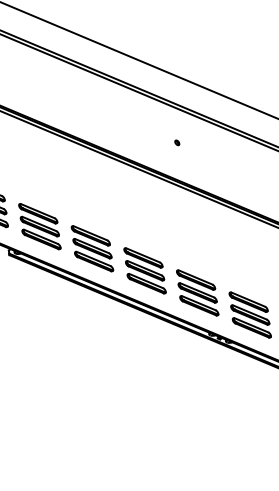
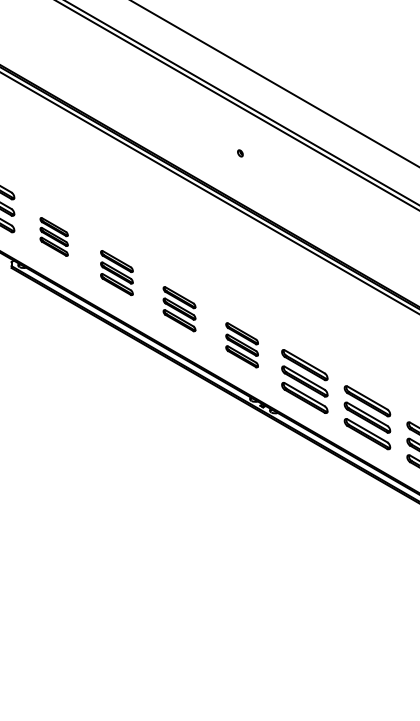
part: (39, 226) -> (53, 236), size x0.6
part: (92, 248) -> (116, 272), size x0.7
part: (144, 270) -> (179, 308), size x0.7
part: (197, 292) -> (241, 344), size x0.7

